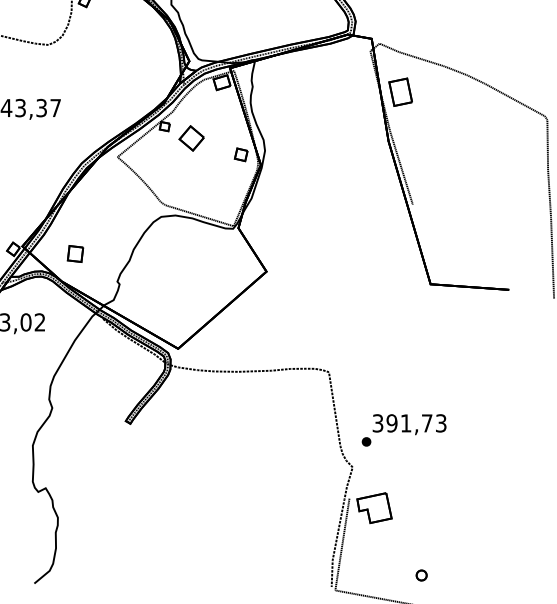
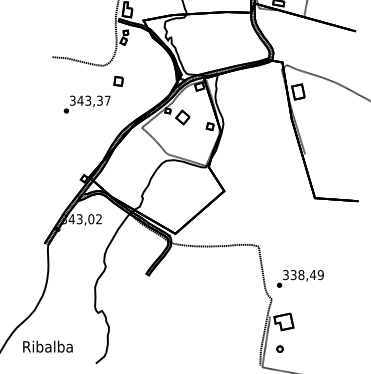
part: (75, 254) -> (118, 81), moved
text: (415, 424) -> (306, 275), 391,73 -> 338,49
part: (420, 574) -> (279, 348), moved

